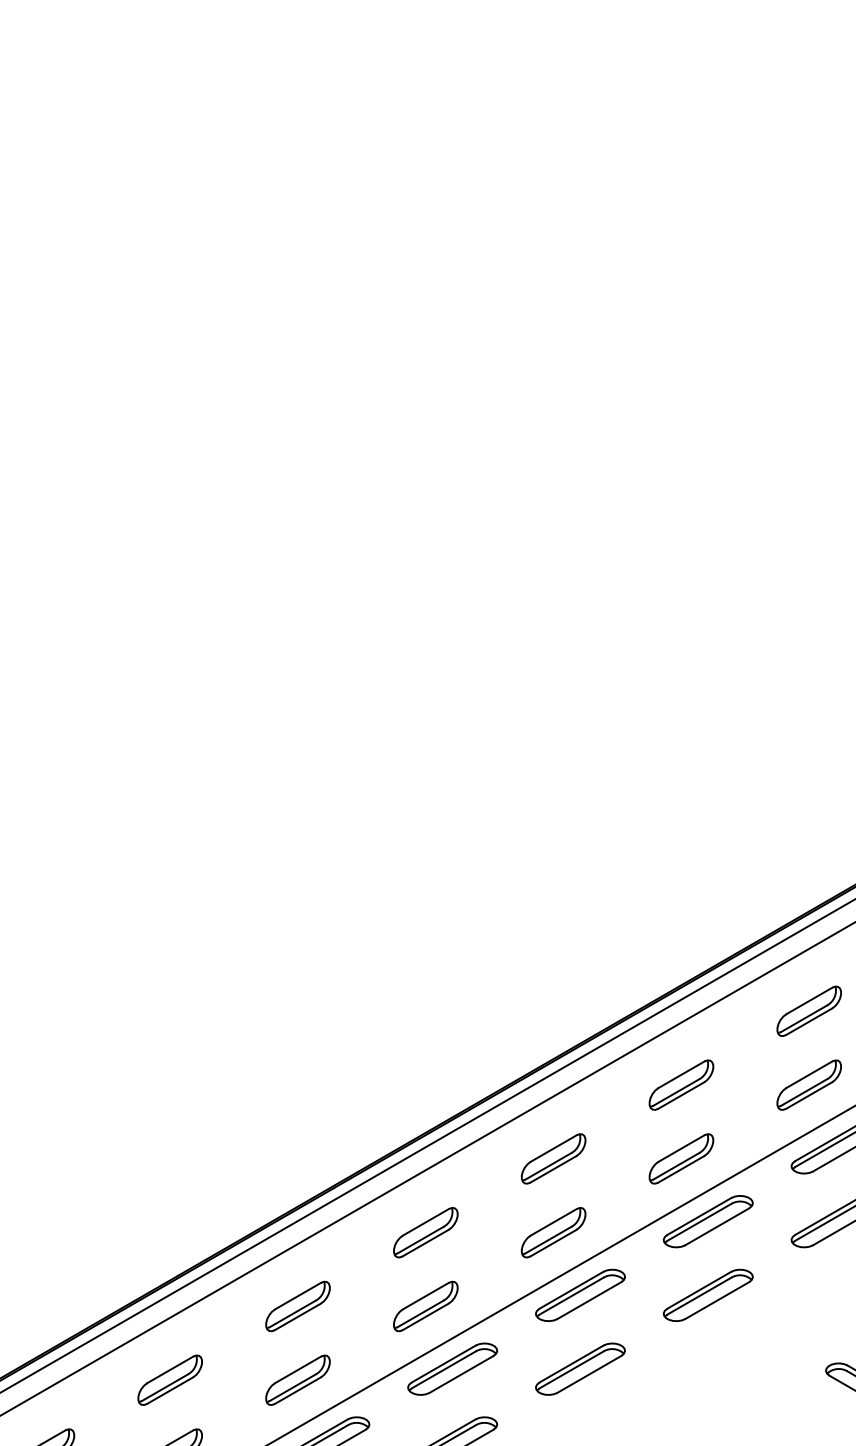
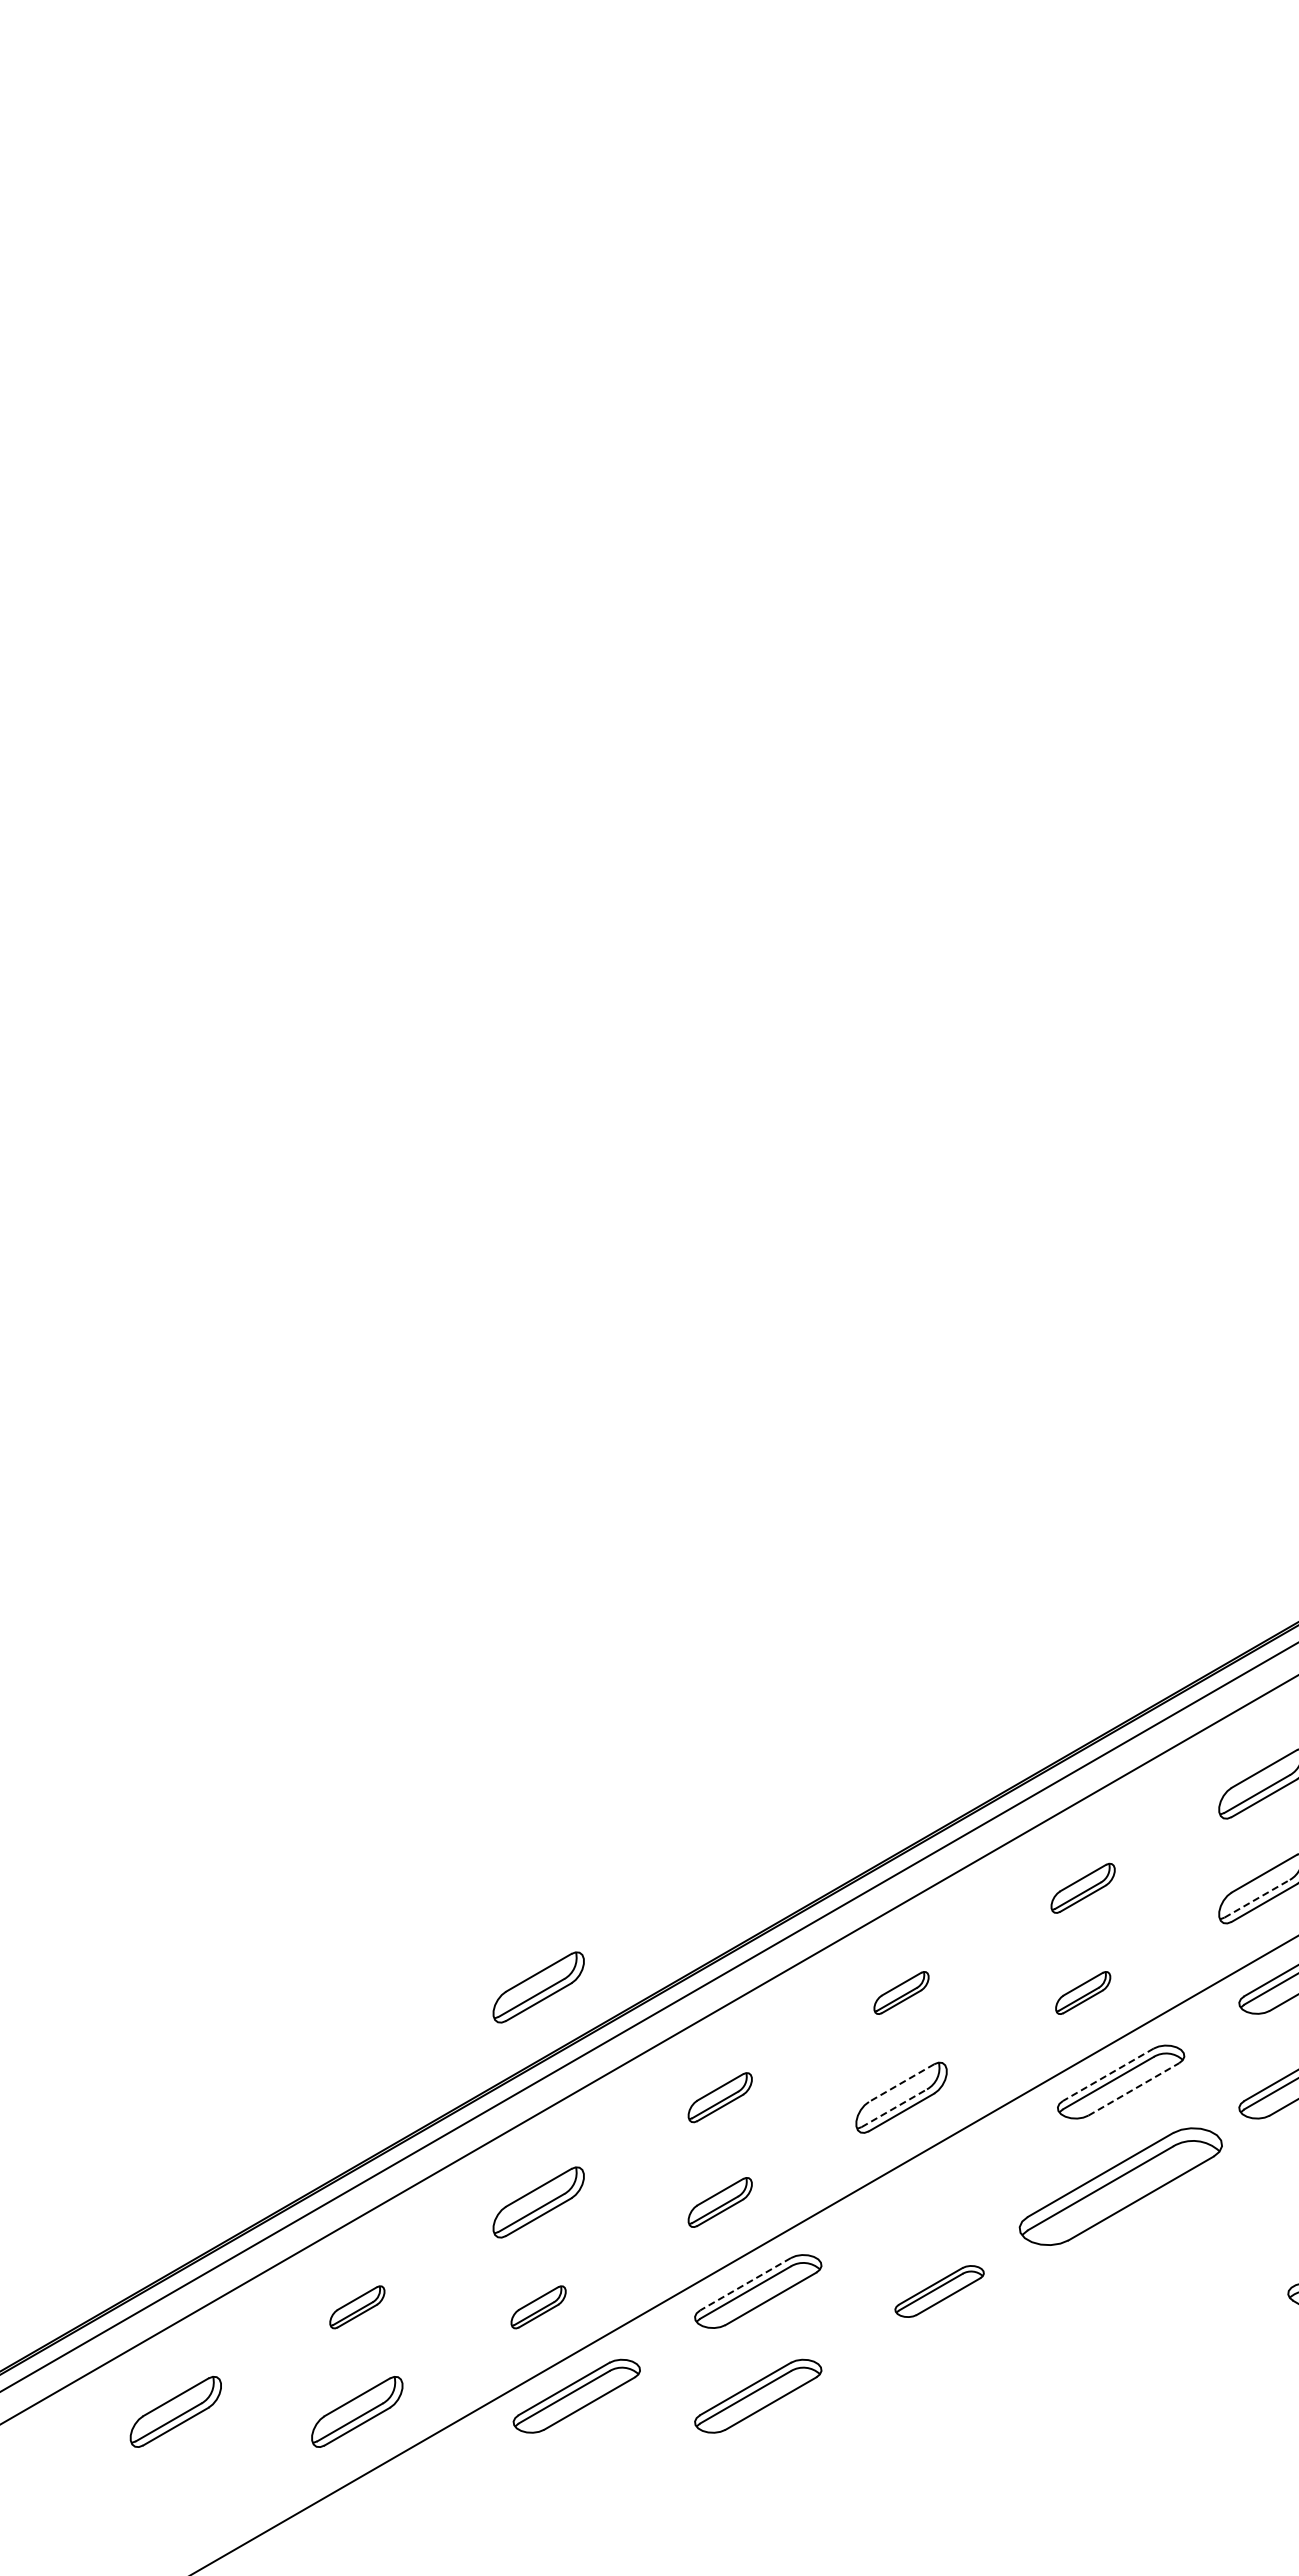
part: (681, 1085) -> (1083, 1888), size x0.7
line: (804, 1092) -> (1257, 1898), solid -> dashed
part: (297, 1155) -> (538, 1987), added
part: (553, 1158) -> (901, 1992), size x0.6
part: (681, 1158) -> (1083, 1992), size x0.6
line: (698, 1217) -> (1107, 2075), solid -> dashed
line: (553, 1222) -> (901, 2083), solid -> dashed
line: (717, 1226) -> (1134, 2089), solid -> dashed
part: (426, 1232) -> (720, 2097), size x0.7
line: (548, 1240) -> (894, 2108), solid -> dashed
part: (580, 1295) -> (939, 2186), removed
part: (708, 1295) -> (1121, 2186), size x1.6
part: (426, 1306) -> (720, 2202), size x0.7
line: (443, 1364) -> (745, 2284), solid -> dashed
part: (580, 1369) -> (939, 2291), size x0.7
part: (170, 1380) -> (357, 2307), size x0.6
part: (297, 1380) -> (538, 2307), size x0.6

